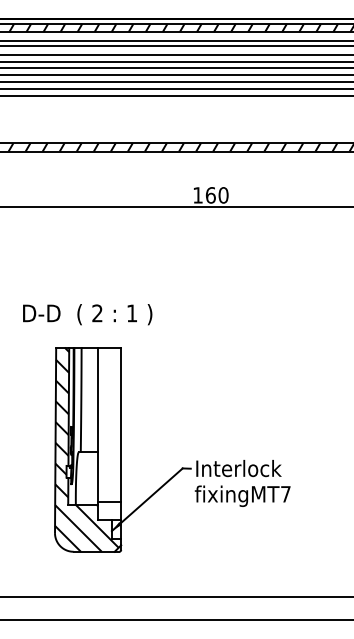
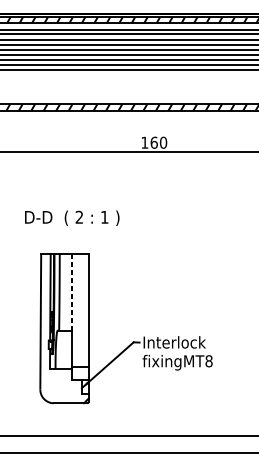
text: (87, 314) -> (72, 218), moved
line: (97, 400) -> (71, 292), solid -> dashed
hatch: (86, 449) -> (63, 328), removed
text: (285, 494) -> (208, 361), MT7 -> MT8

